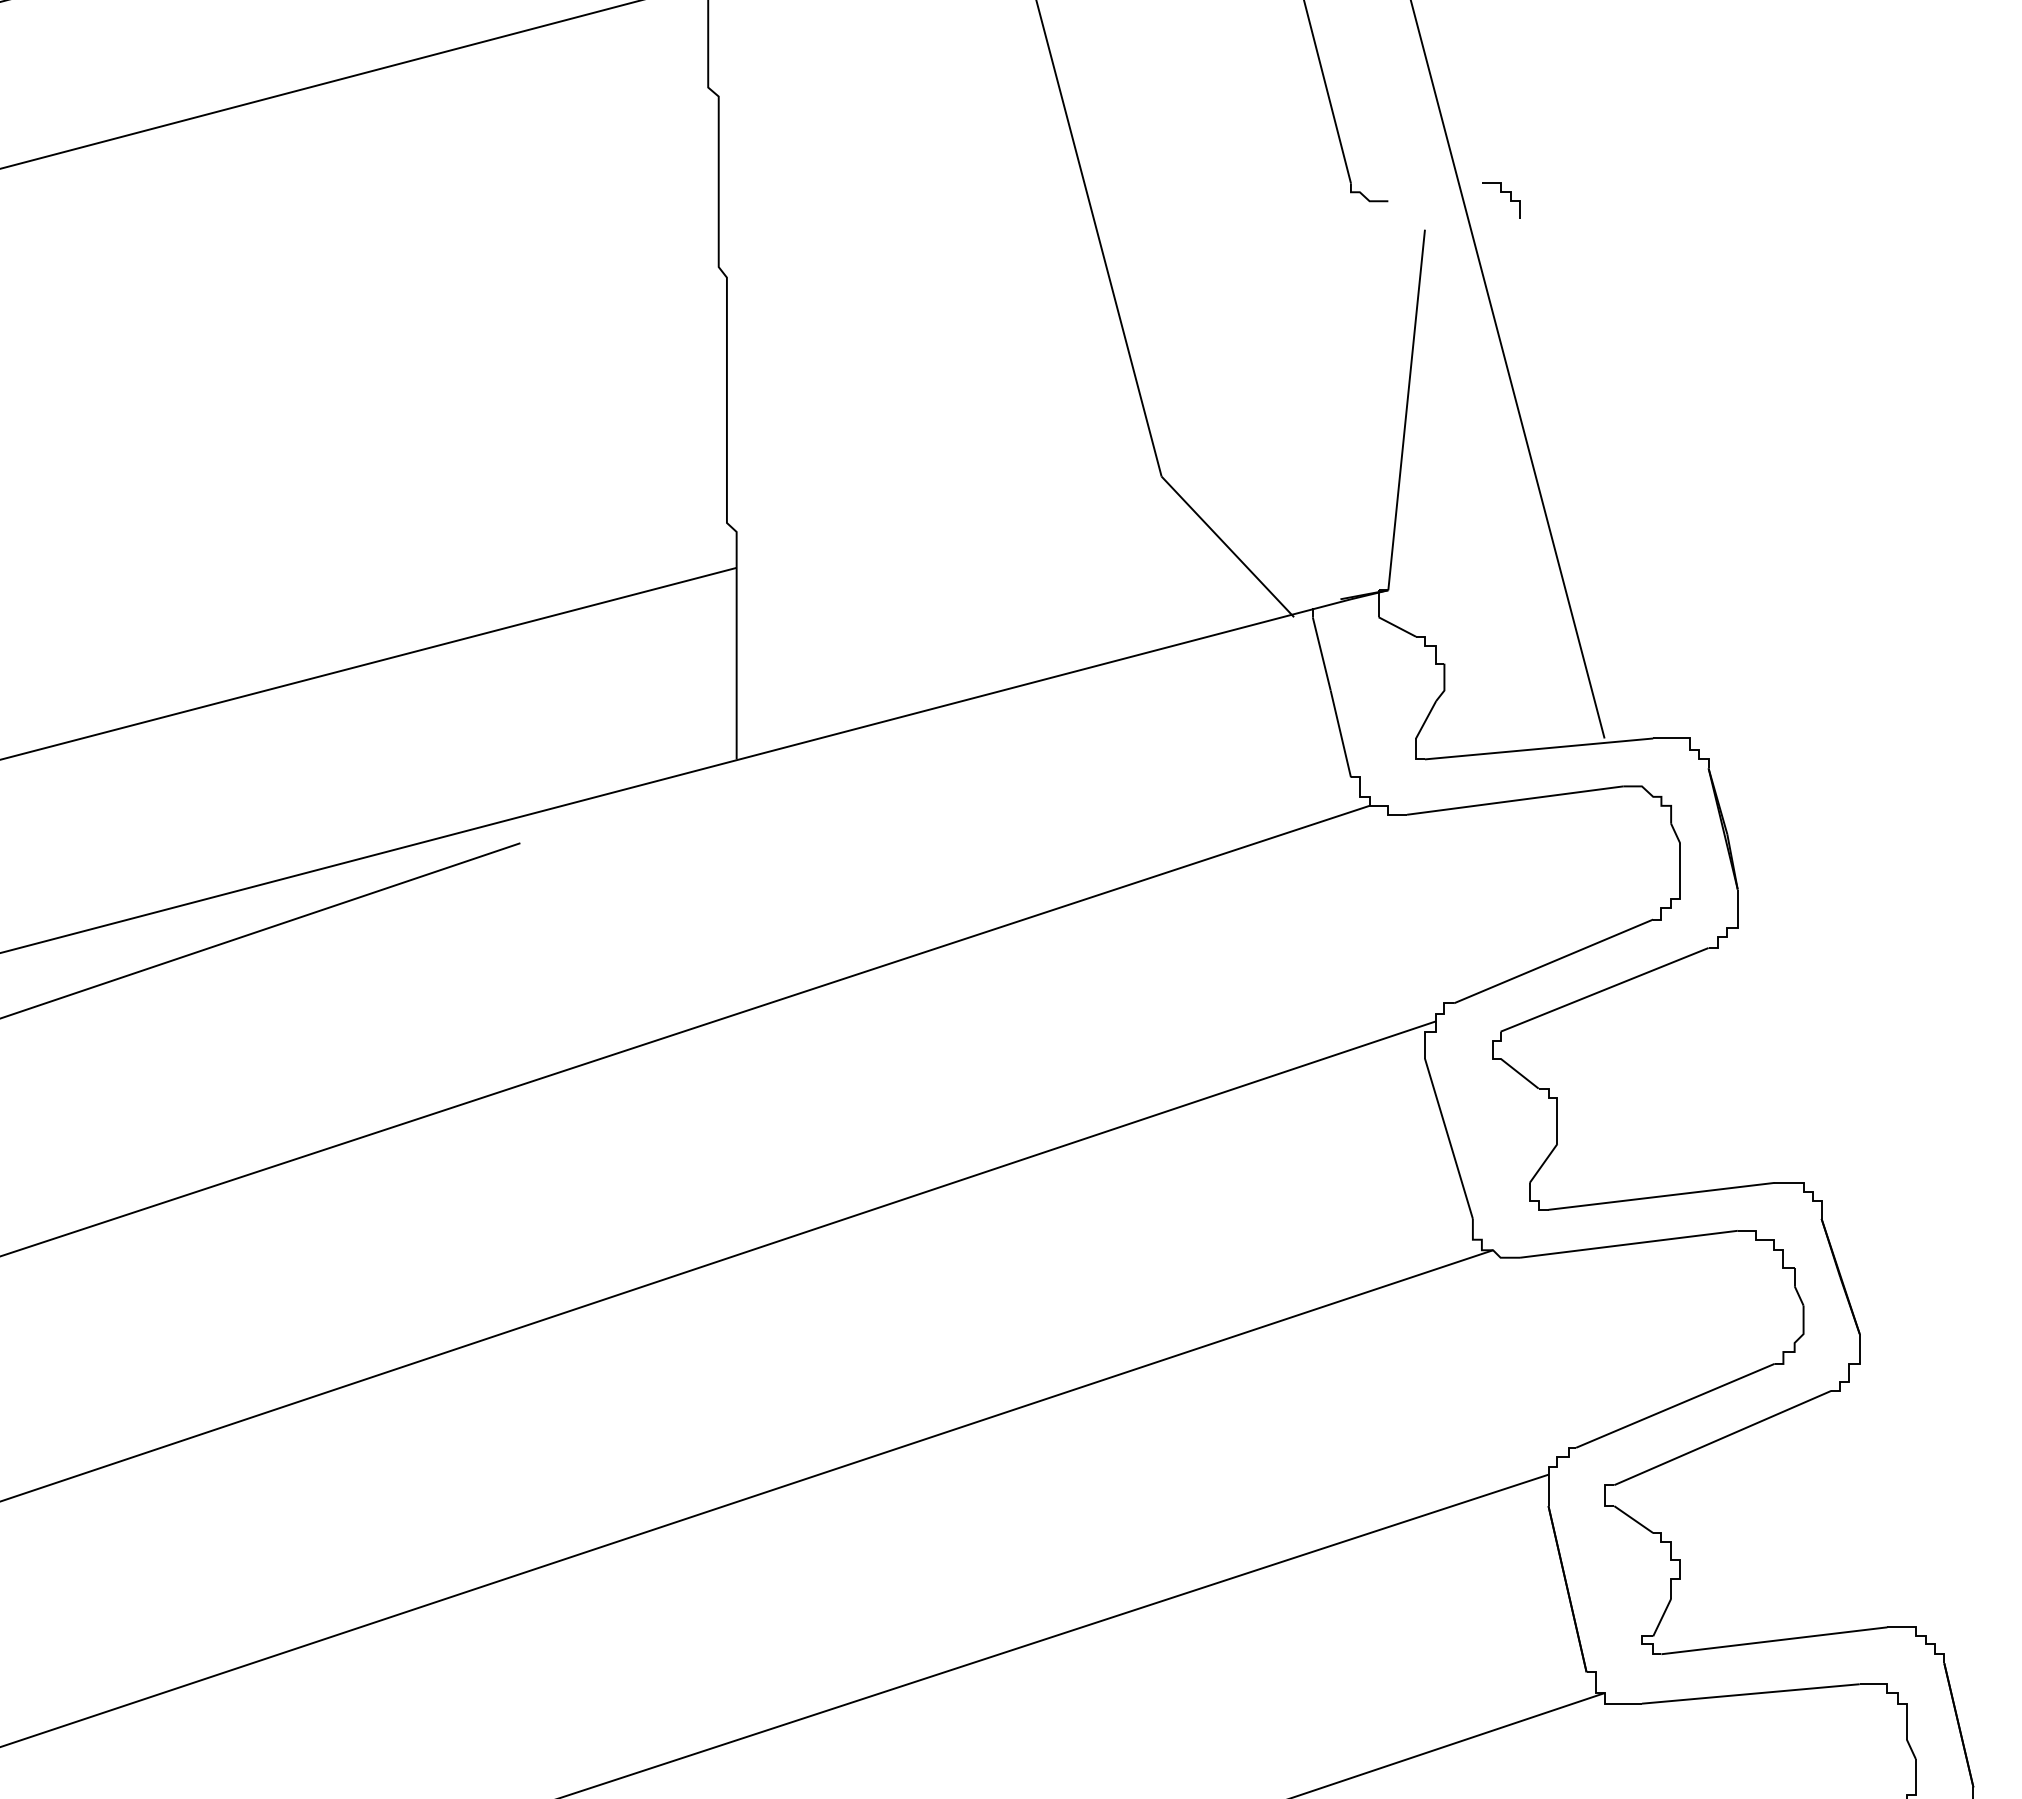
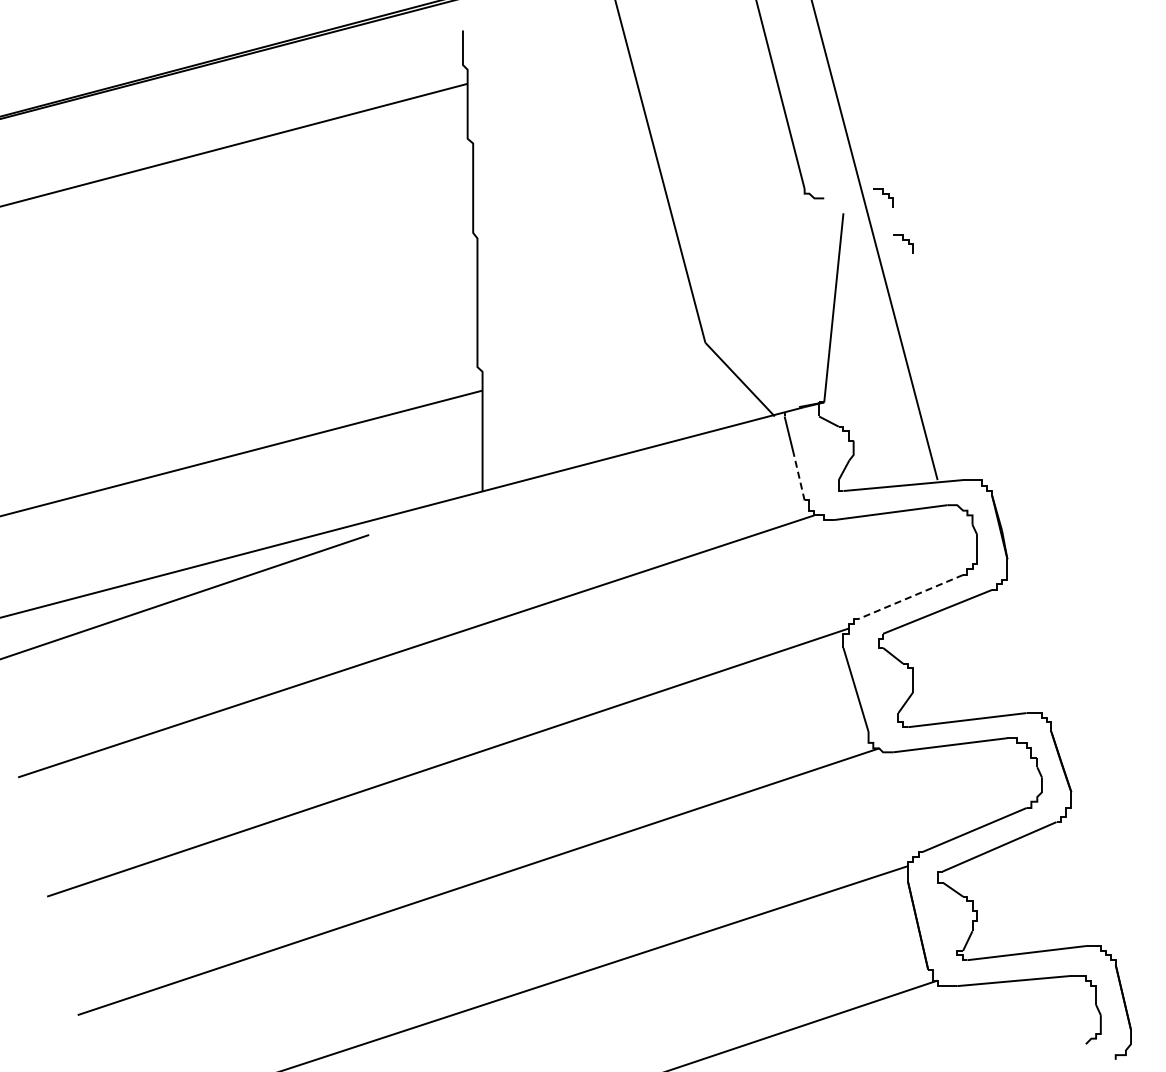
part: (1539, 287) -> (903, 243), added
line: (1341, 733) -> (799, 477), solid -> dashed
line: (1552, 960) -> (910, 596), solid -> dashed

